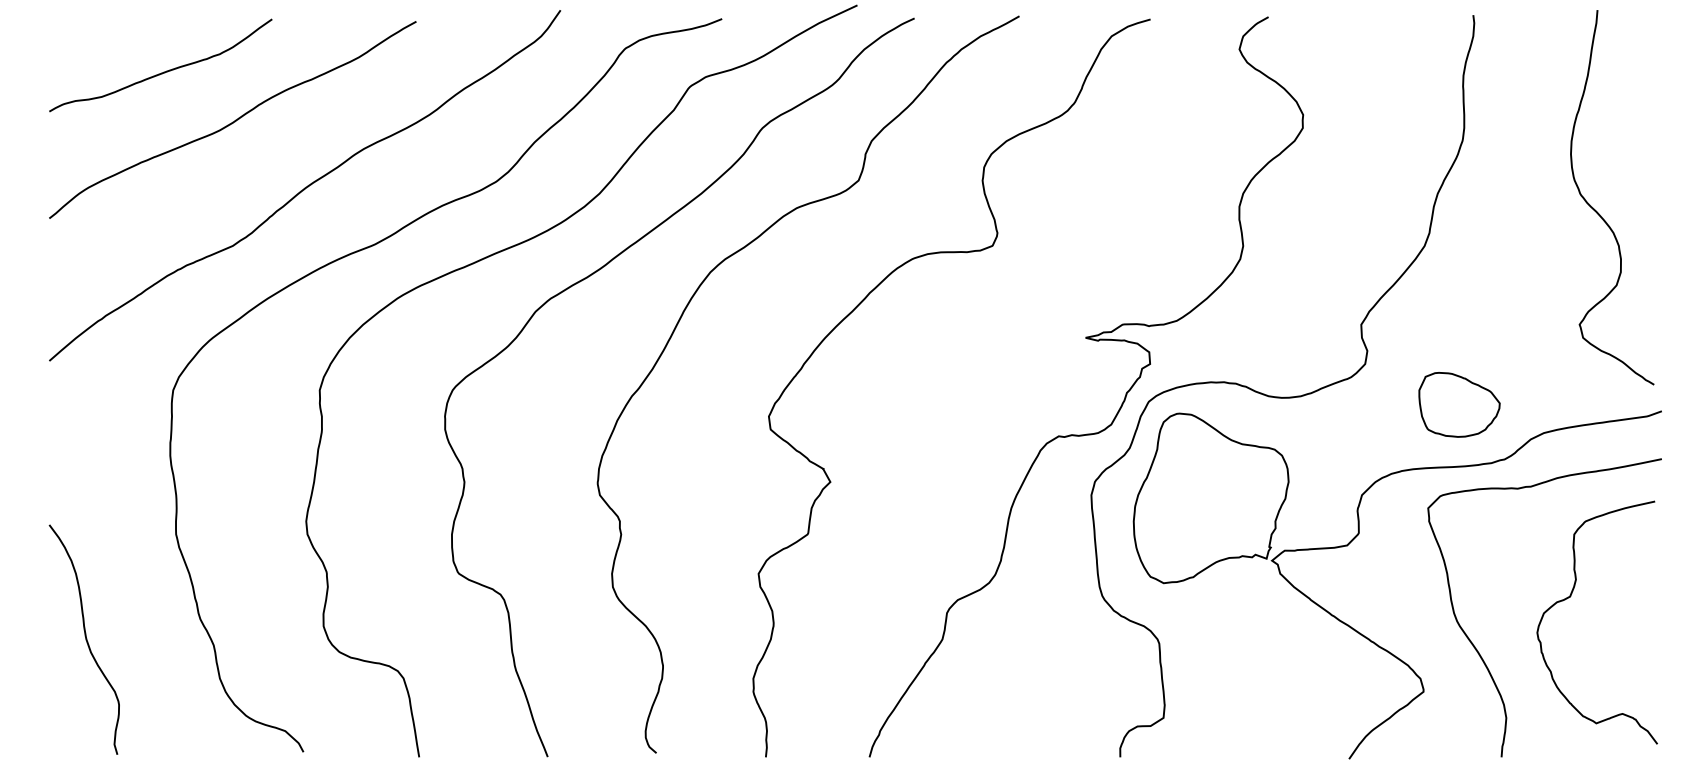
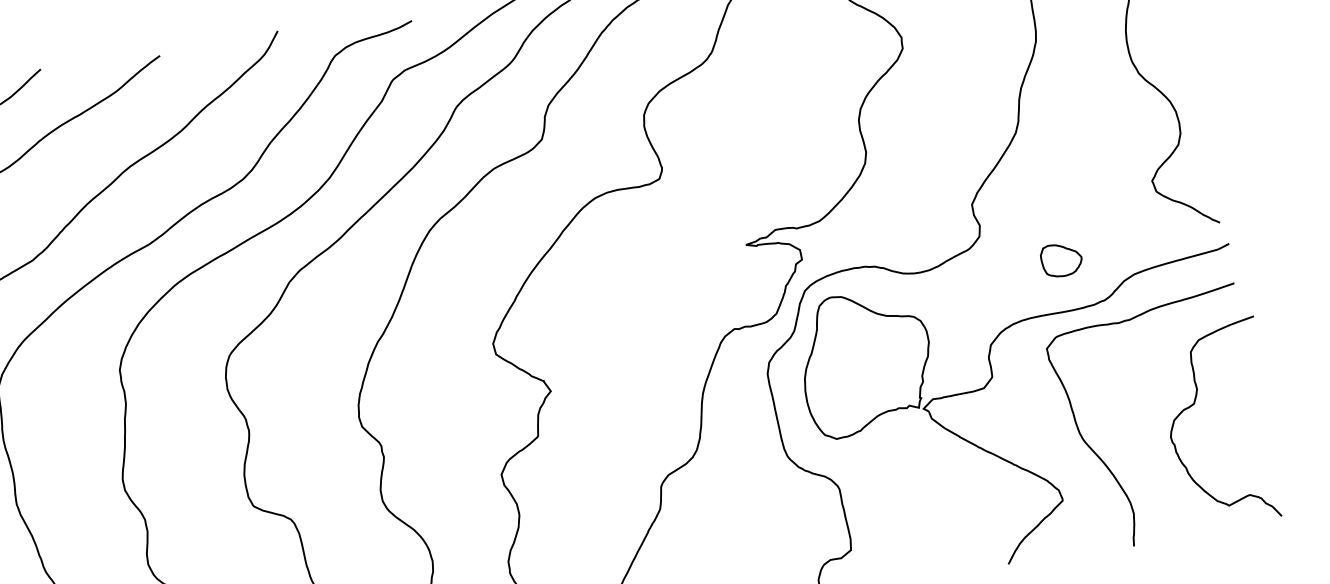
part: (1459, 404) -> (1061, 259), size x0.6
curve: (1571, 596) -> (1195, 403), moved

